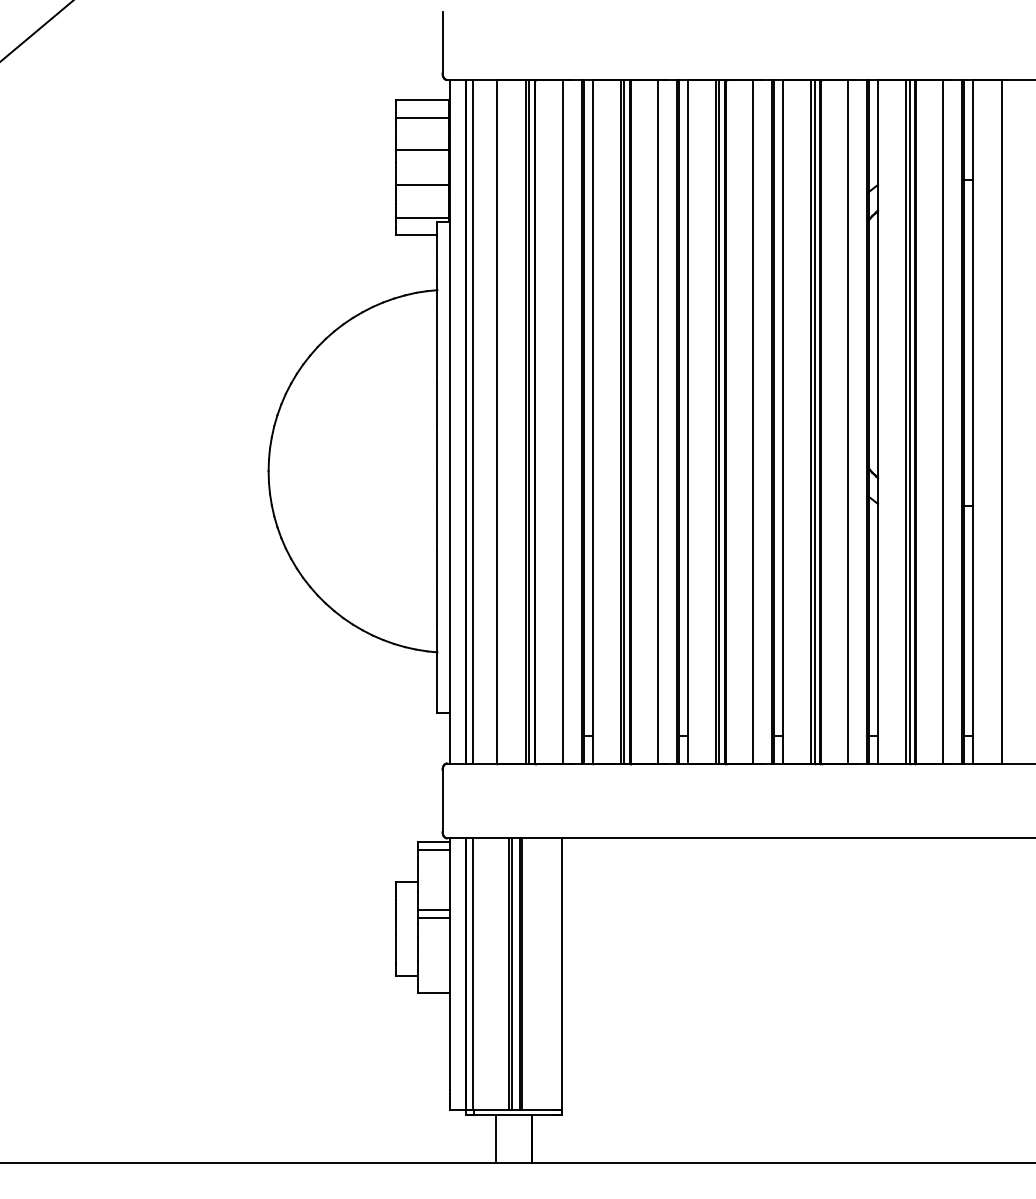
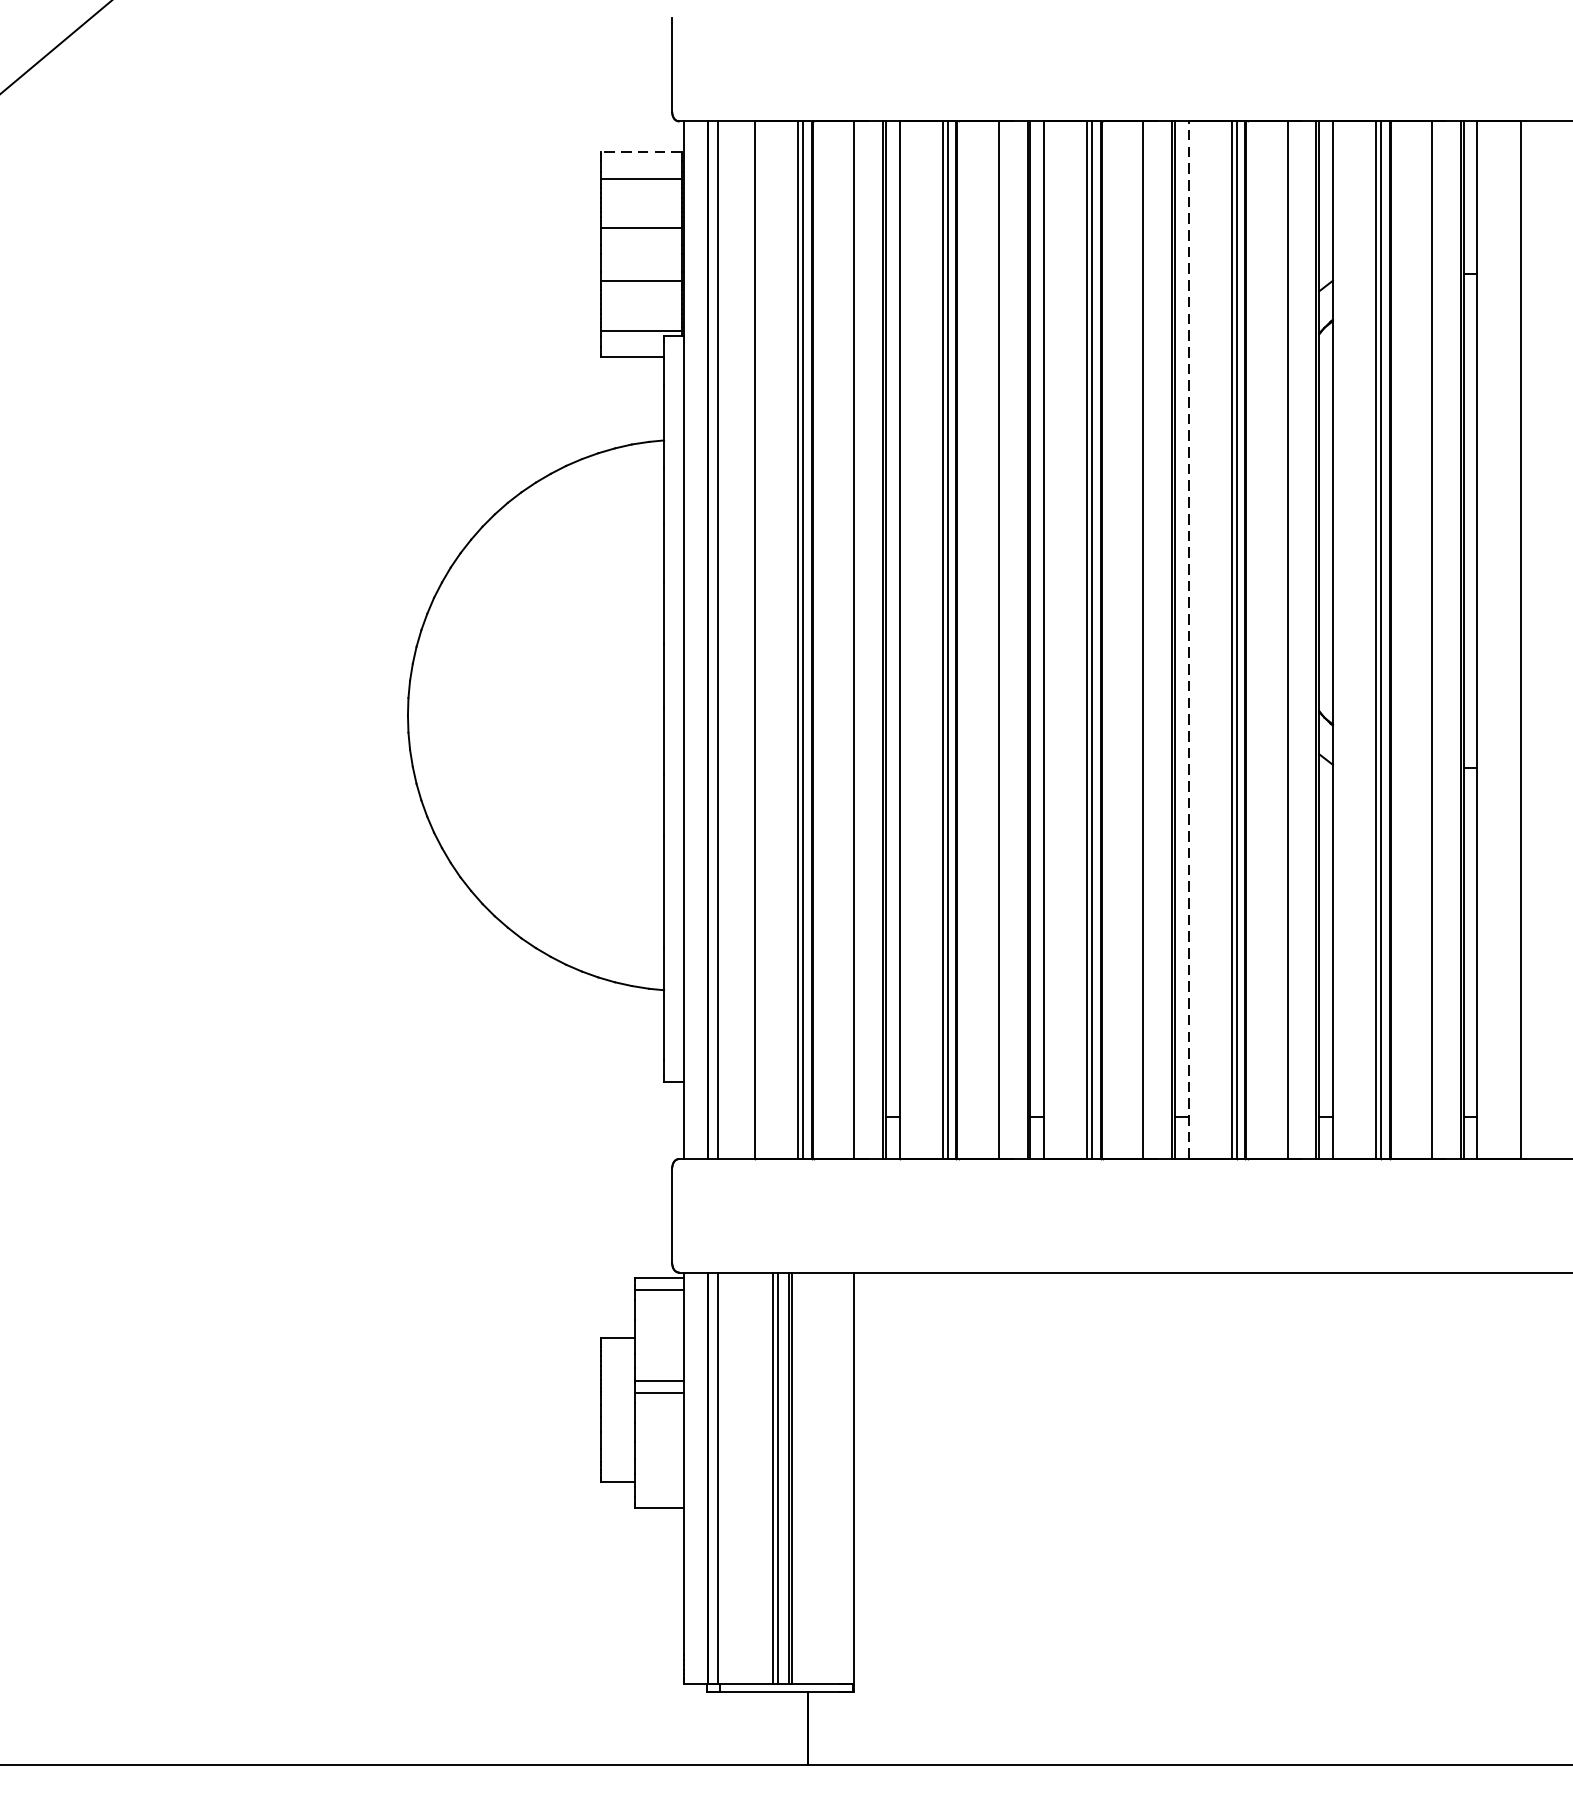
line: (422, 100) -> (641, 152), solid -> dashed
line: (782, 421) -> (1188, 639), solid -> dashed
line: (495, 1138) -> (752, 1728), removed

